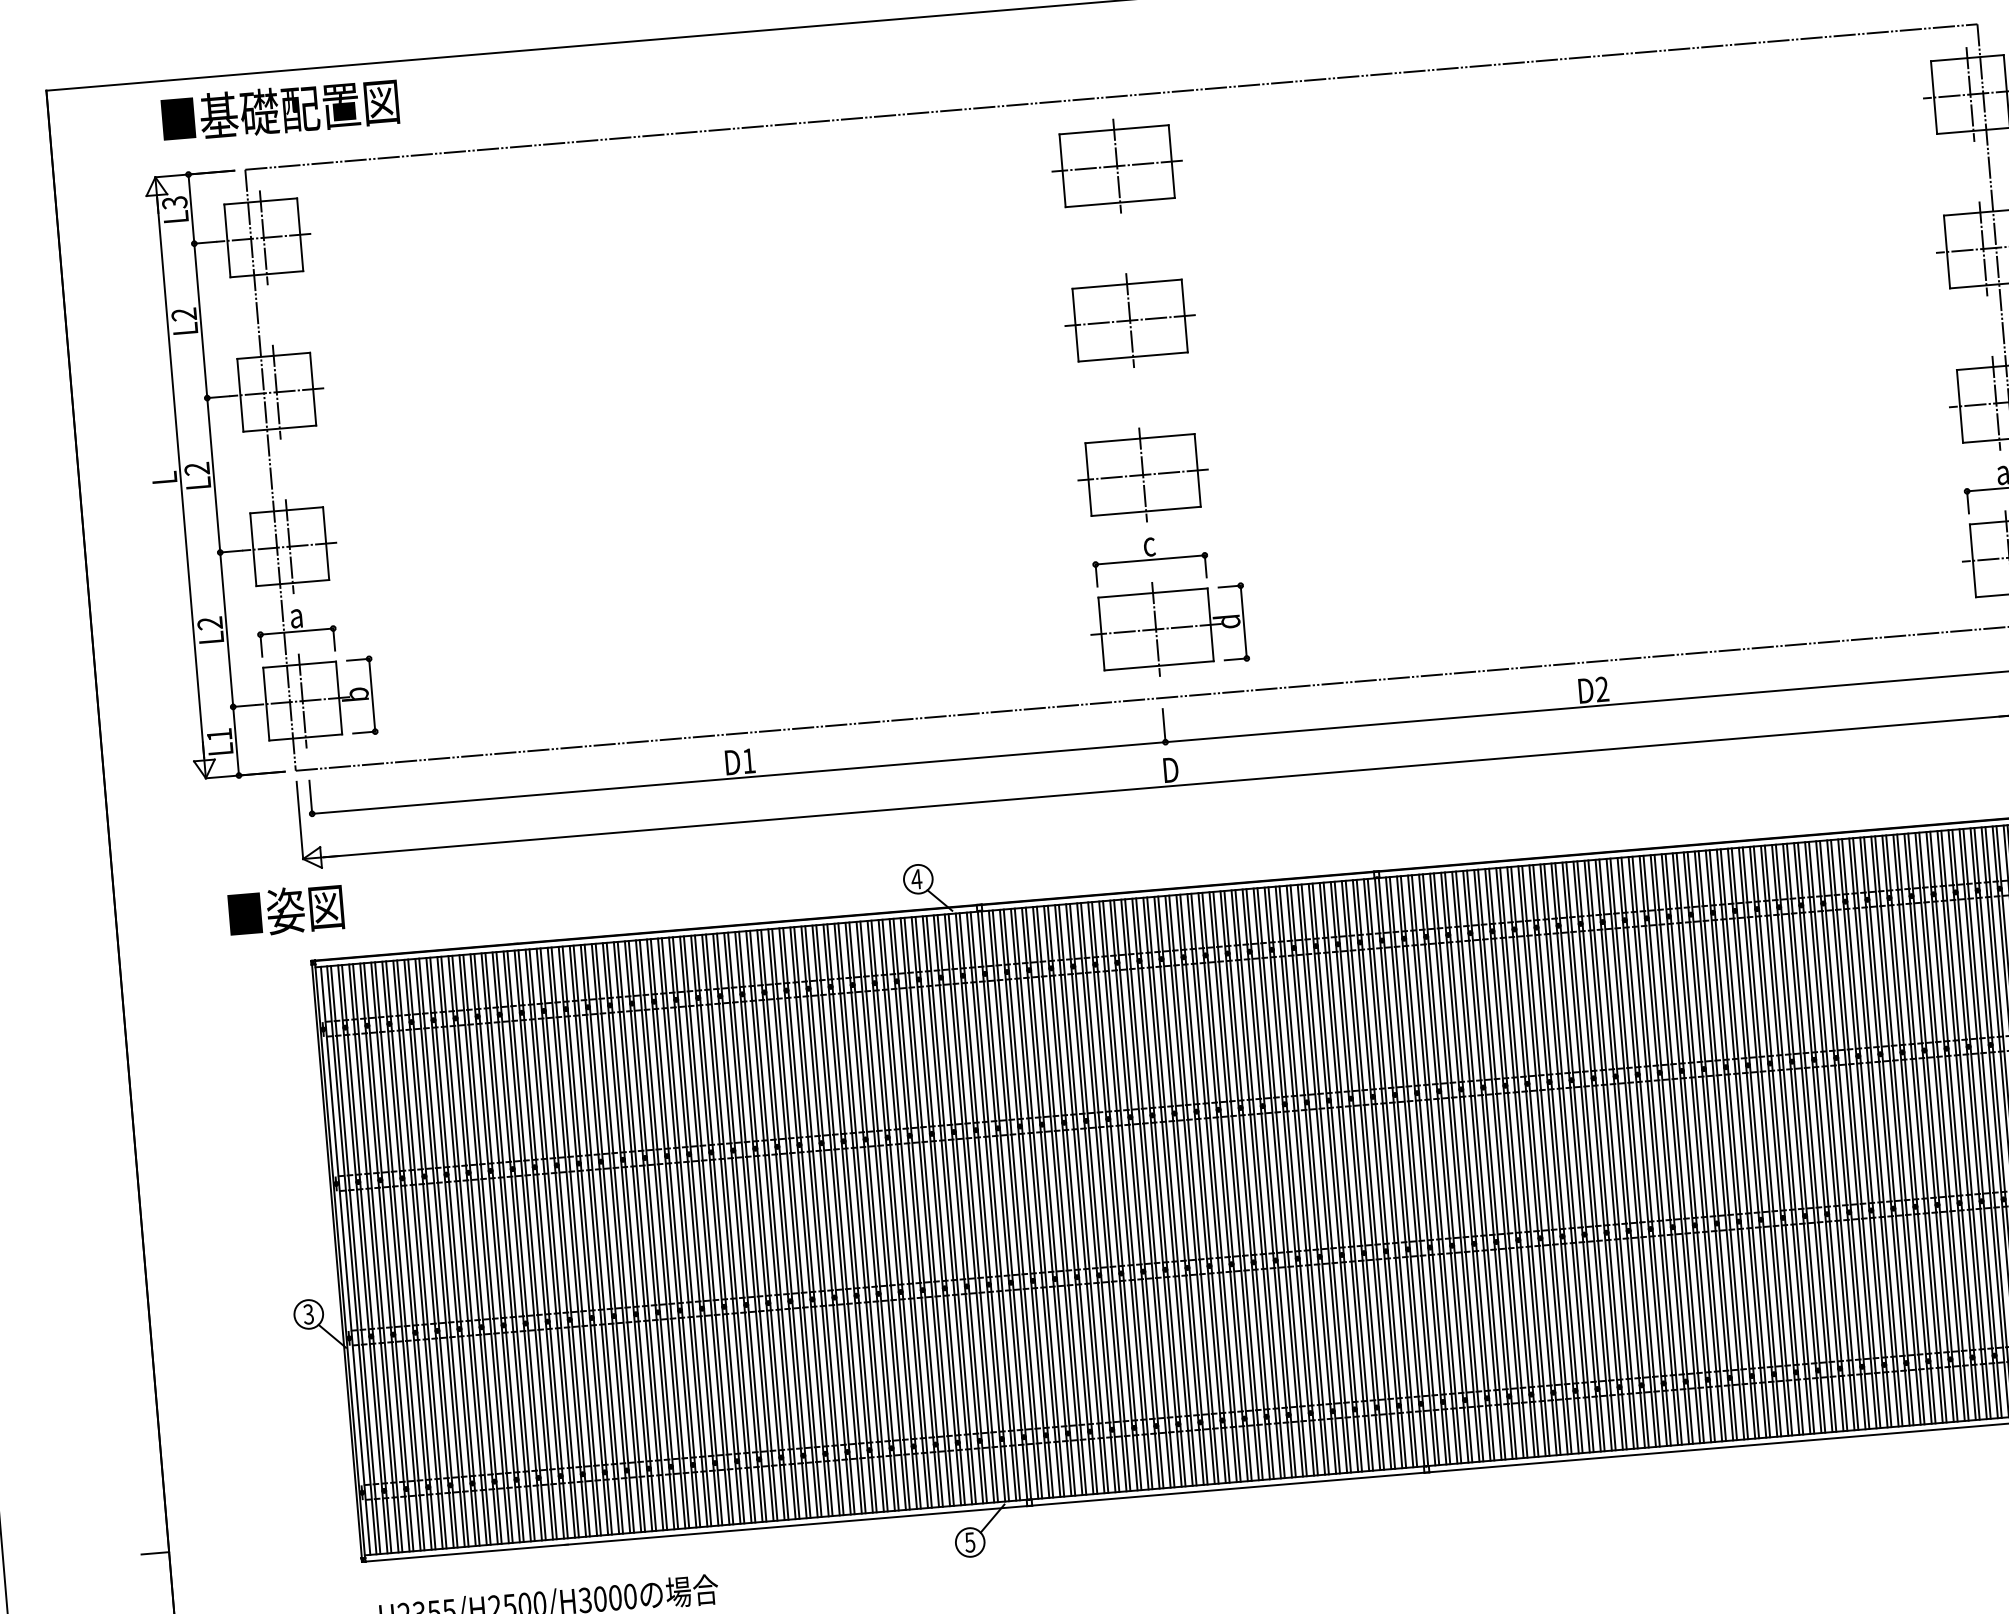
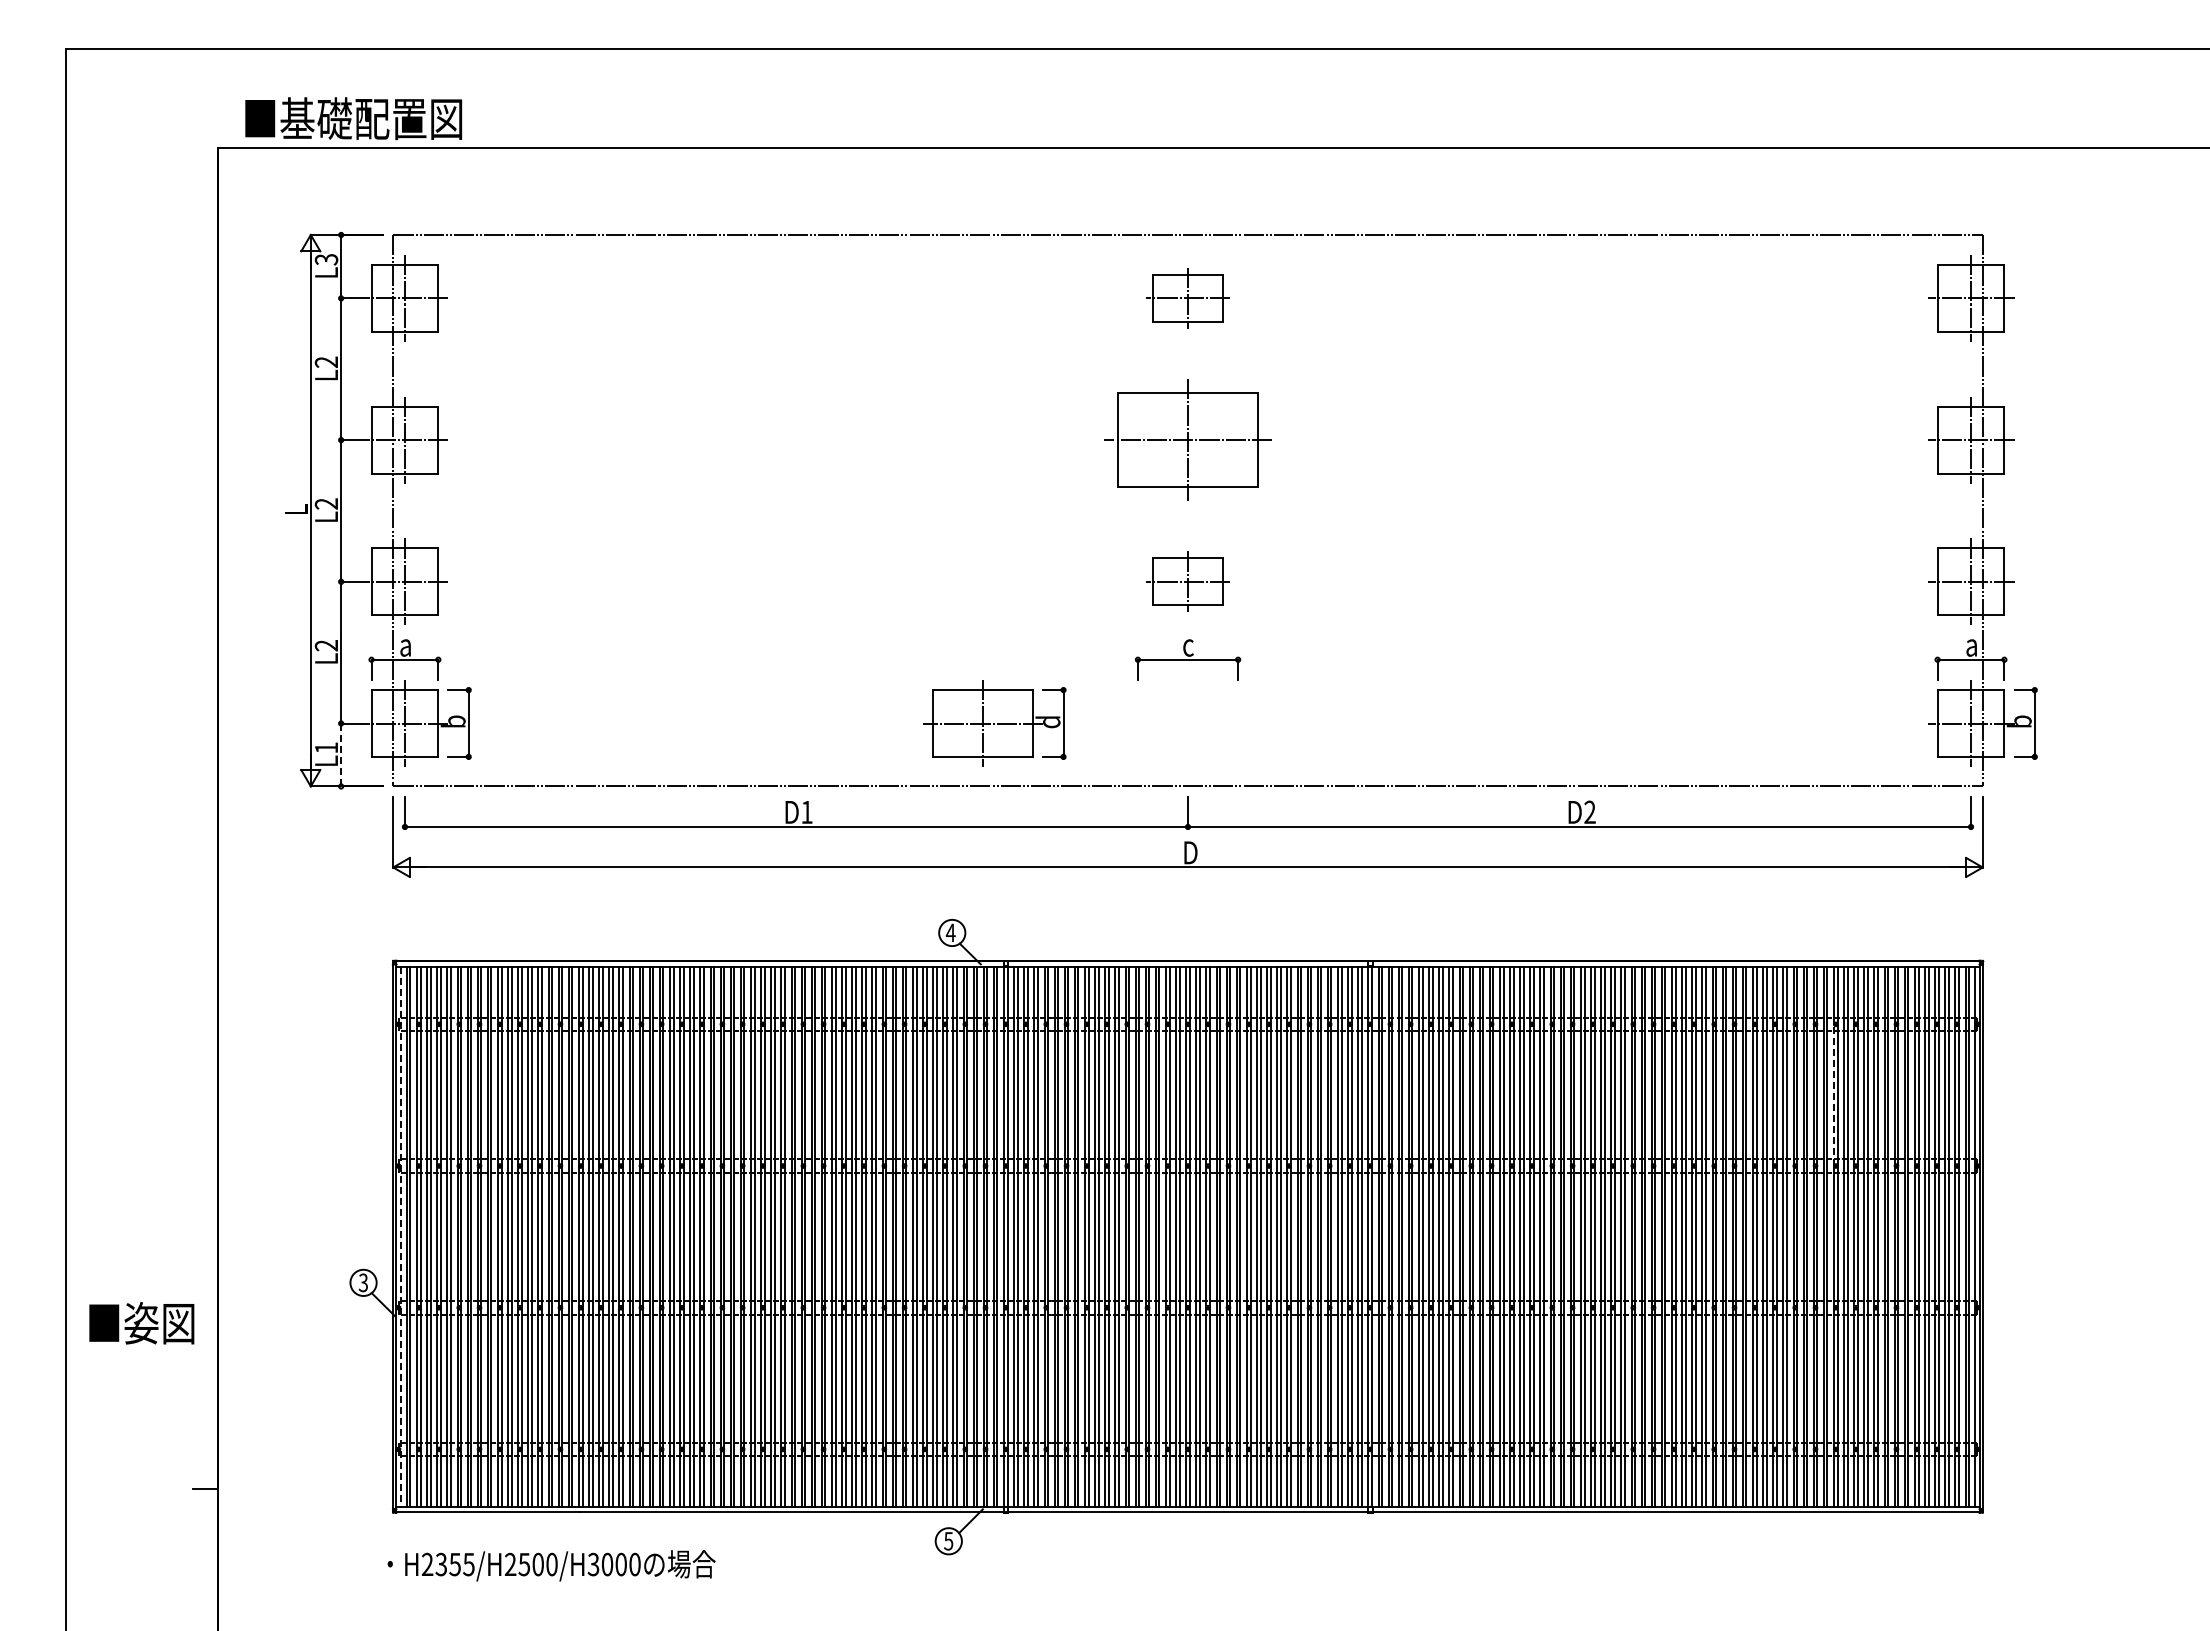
text: (280, 110) -> (353, 118), moved
part: (1116, 166) -> (1187, 298), size x0.7
part: (1129, 321) -> (1187, 440), size x1.4
part: (1142, 474) -> (1187, 581), size x0.7
part: (1168, 628) -> (994, 723), moved
line: (236, 740) -> (341, 754), solid -> dashed
text: (285, 911) -> (141, 1323), moved
line: (1893, 974) -> (1833, 1094), solid -> dashed
line: (345, 1260) -> (401, 1236), solid -> dashed

